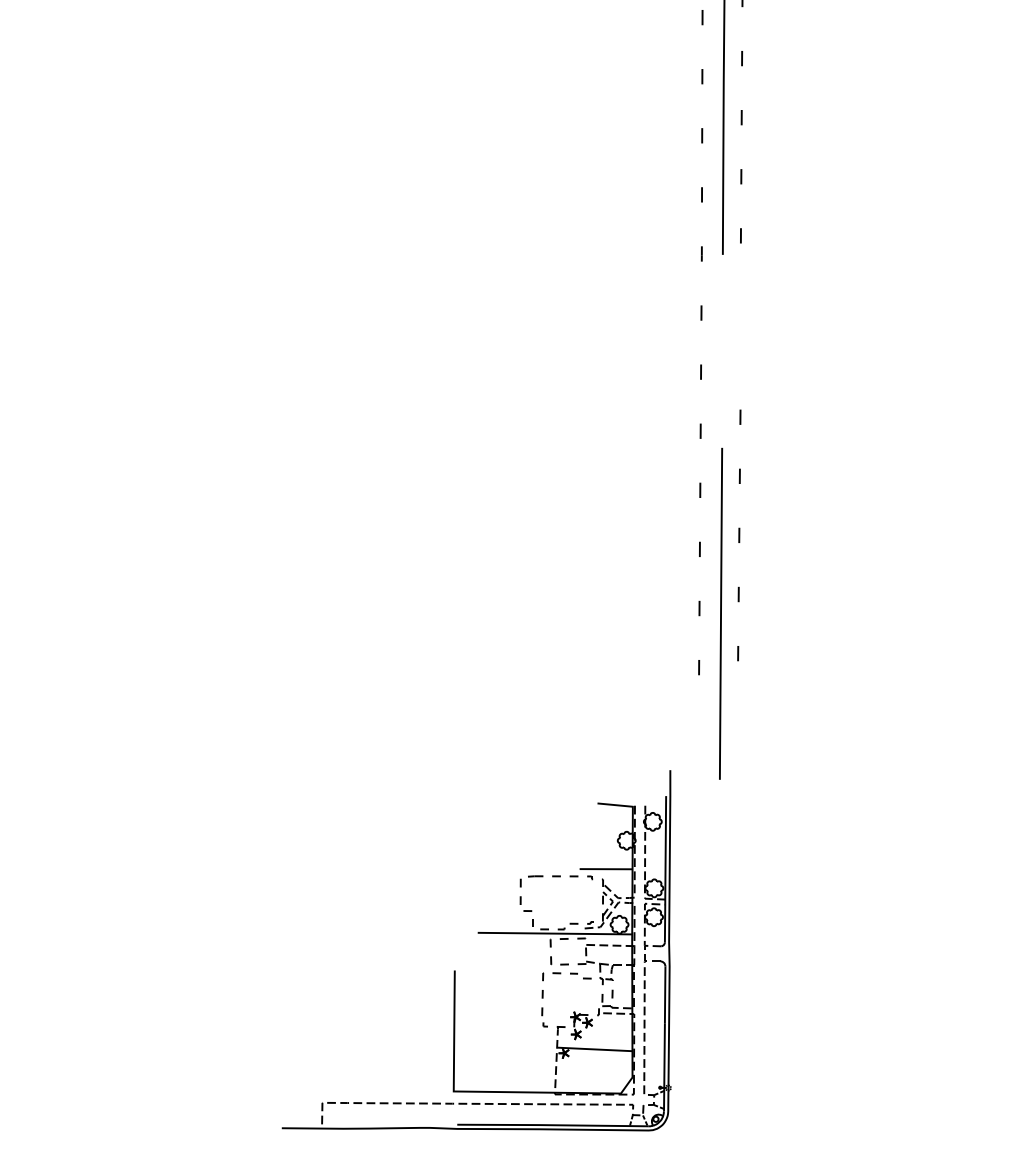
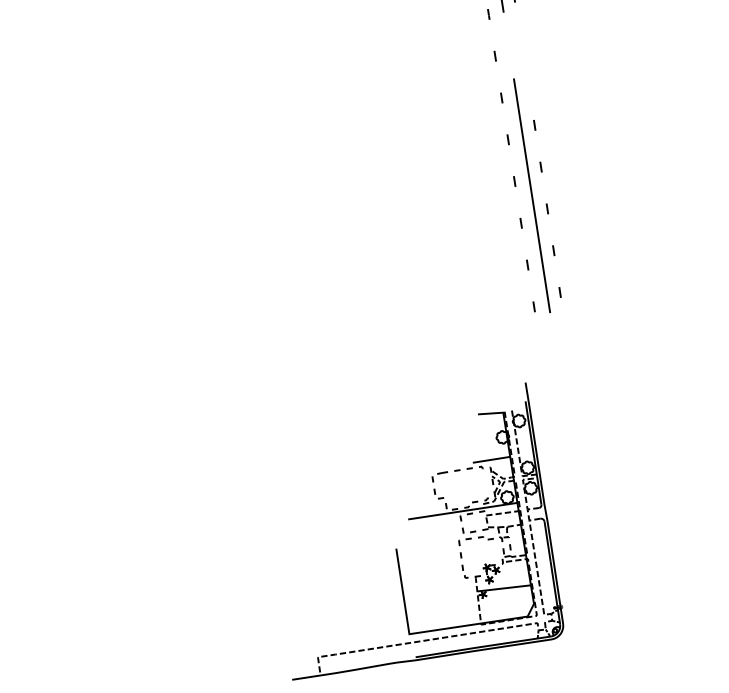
line: (721, 613) -> (532, 195), moved

